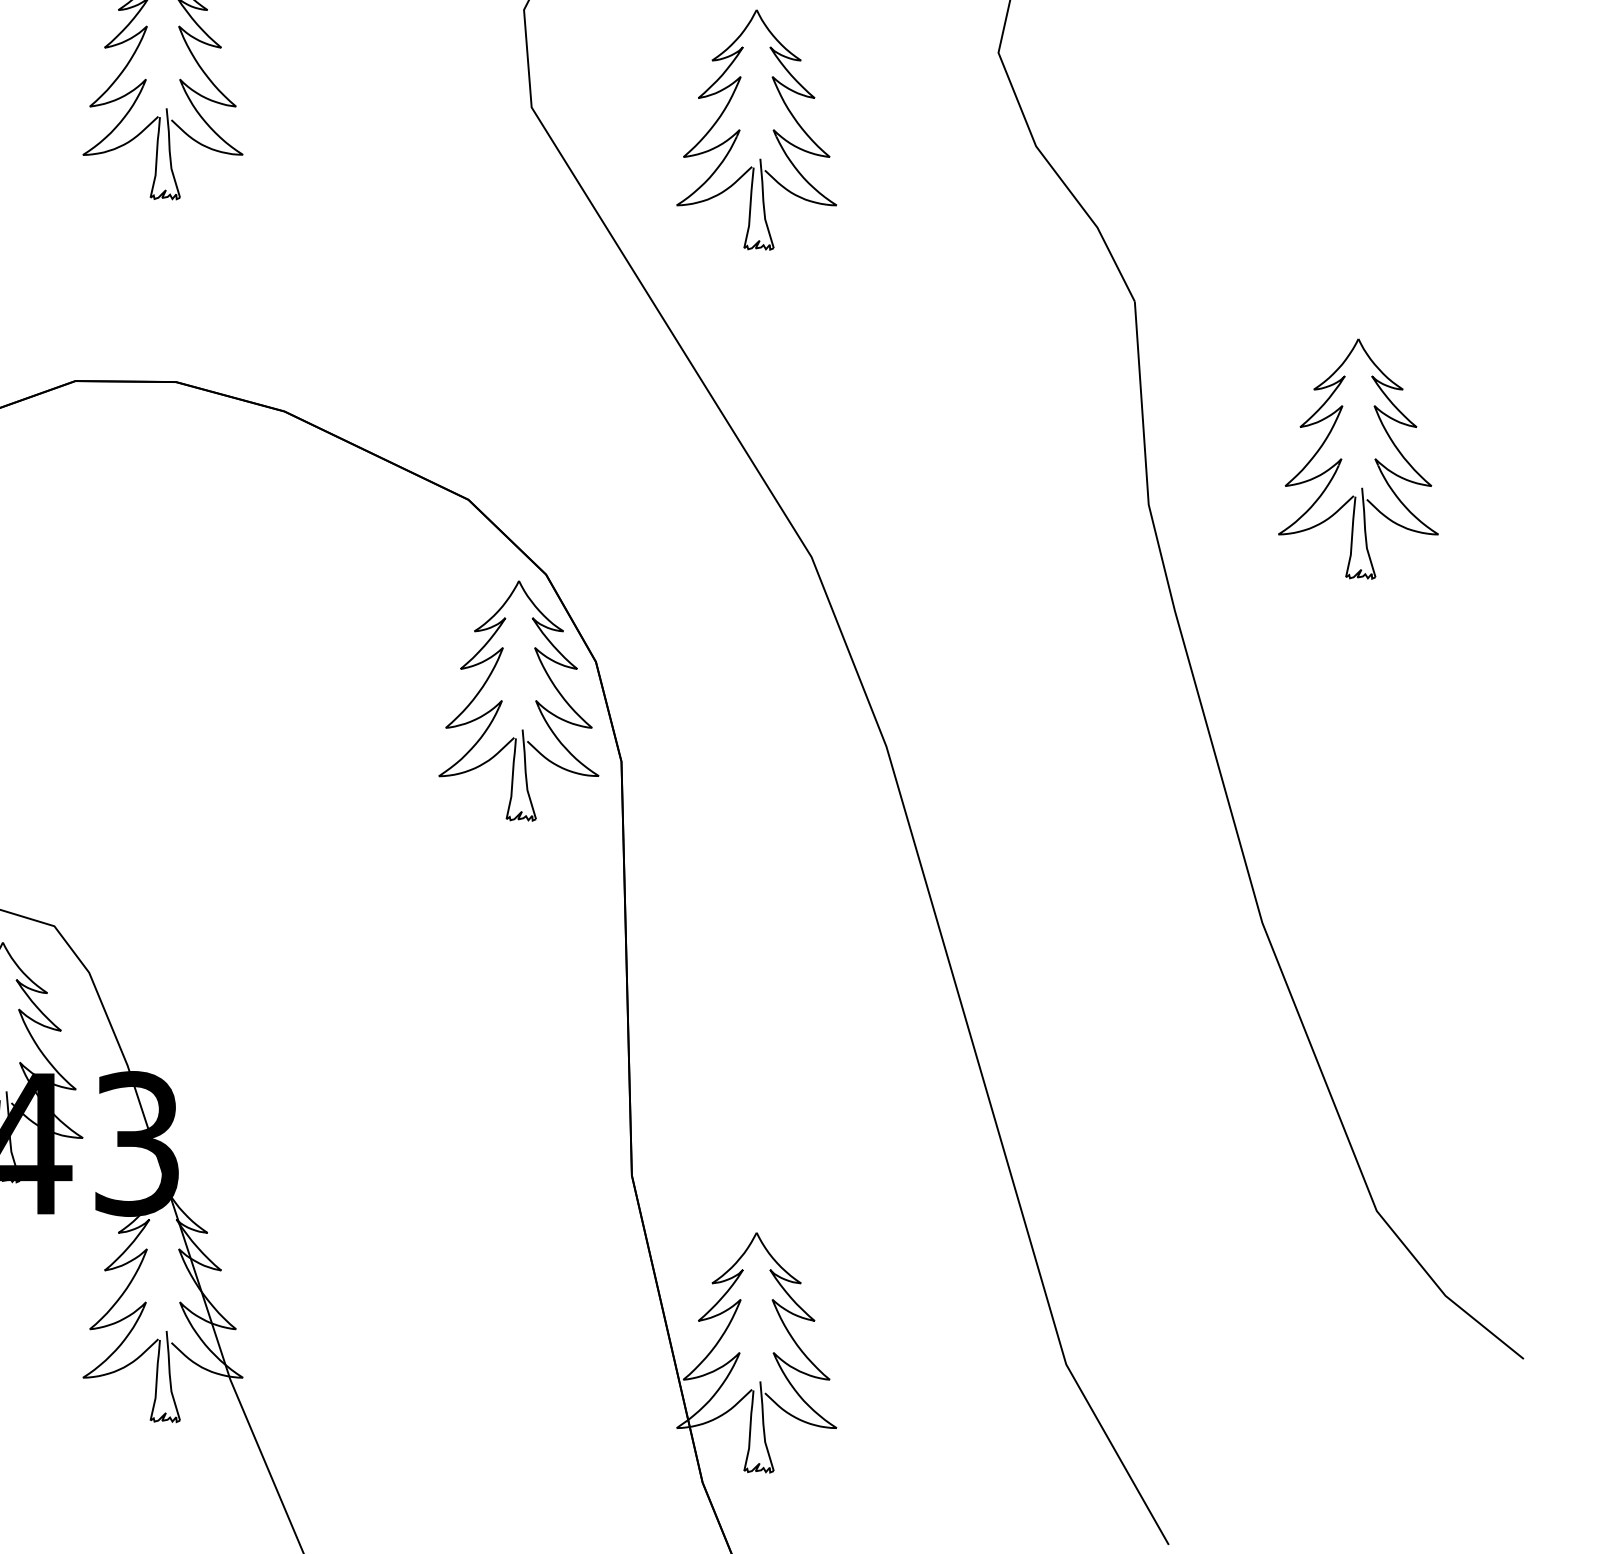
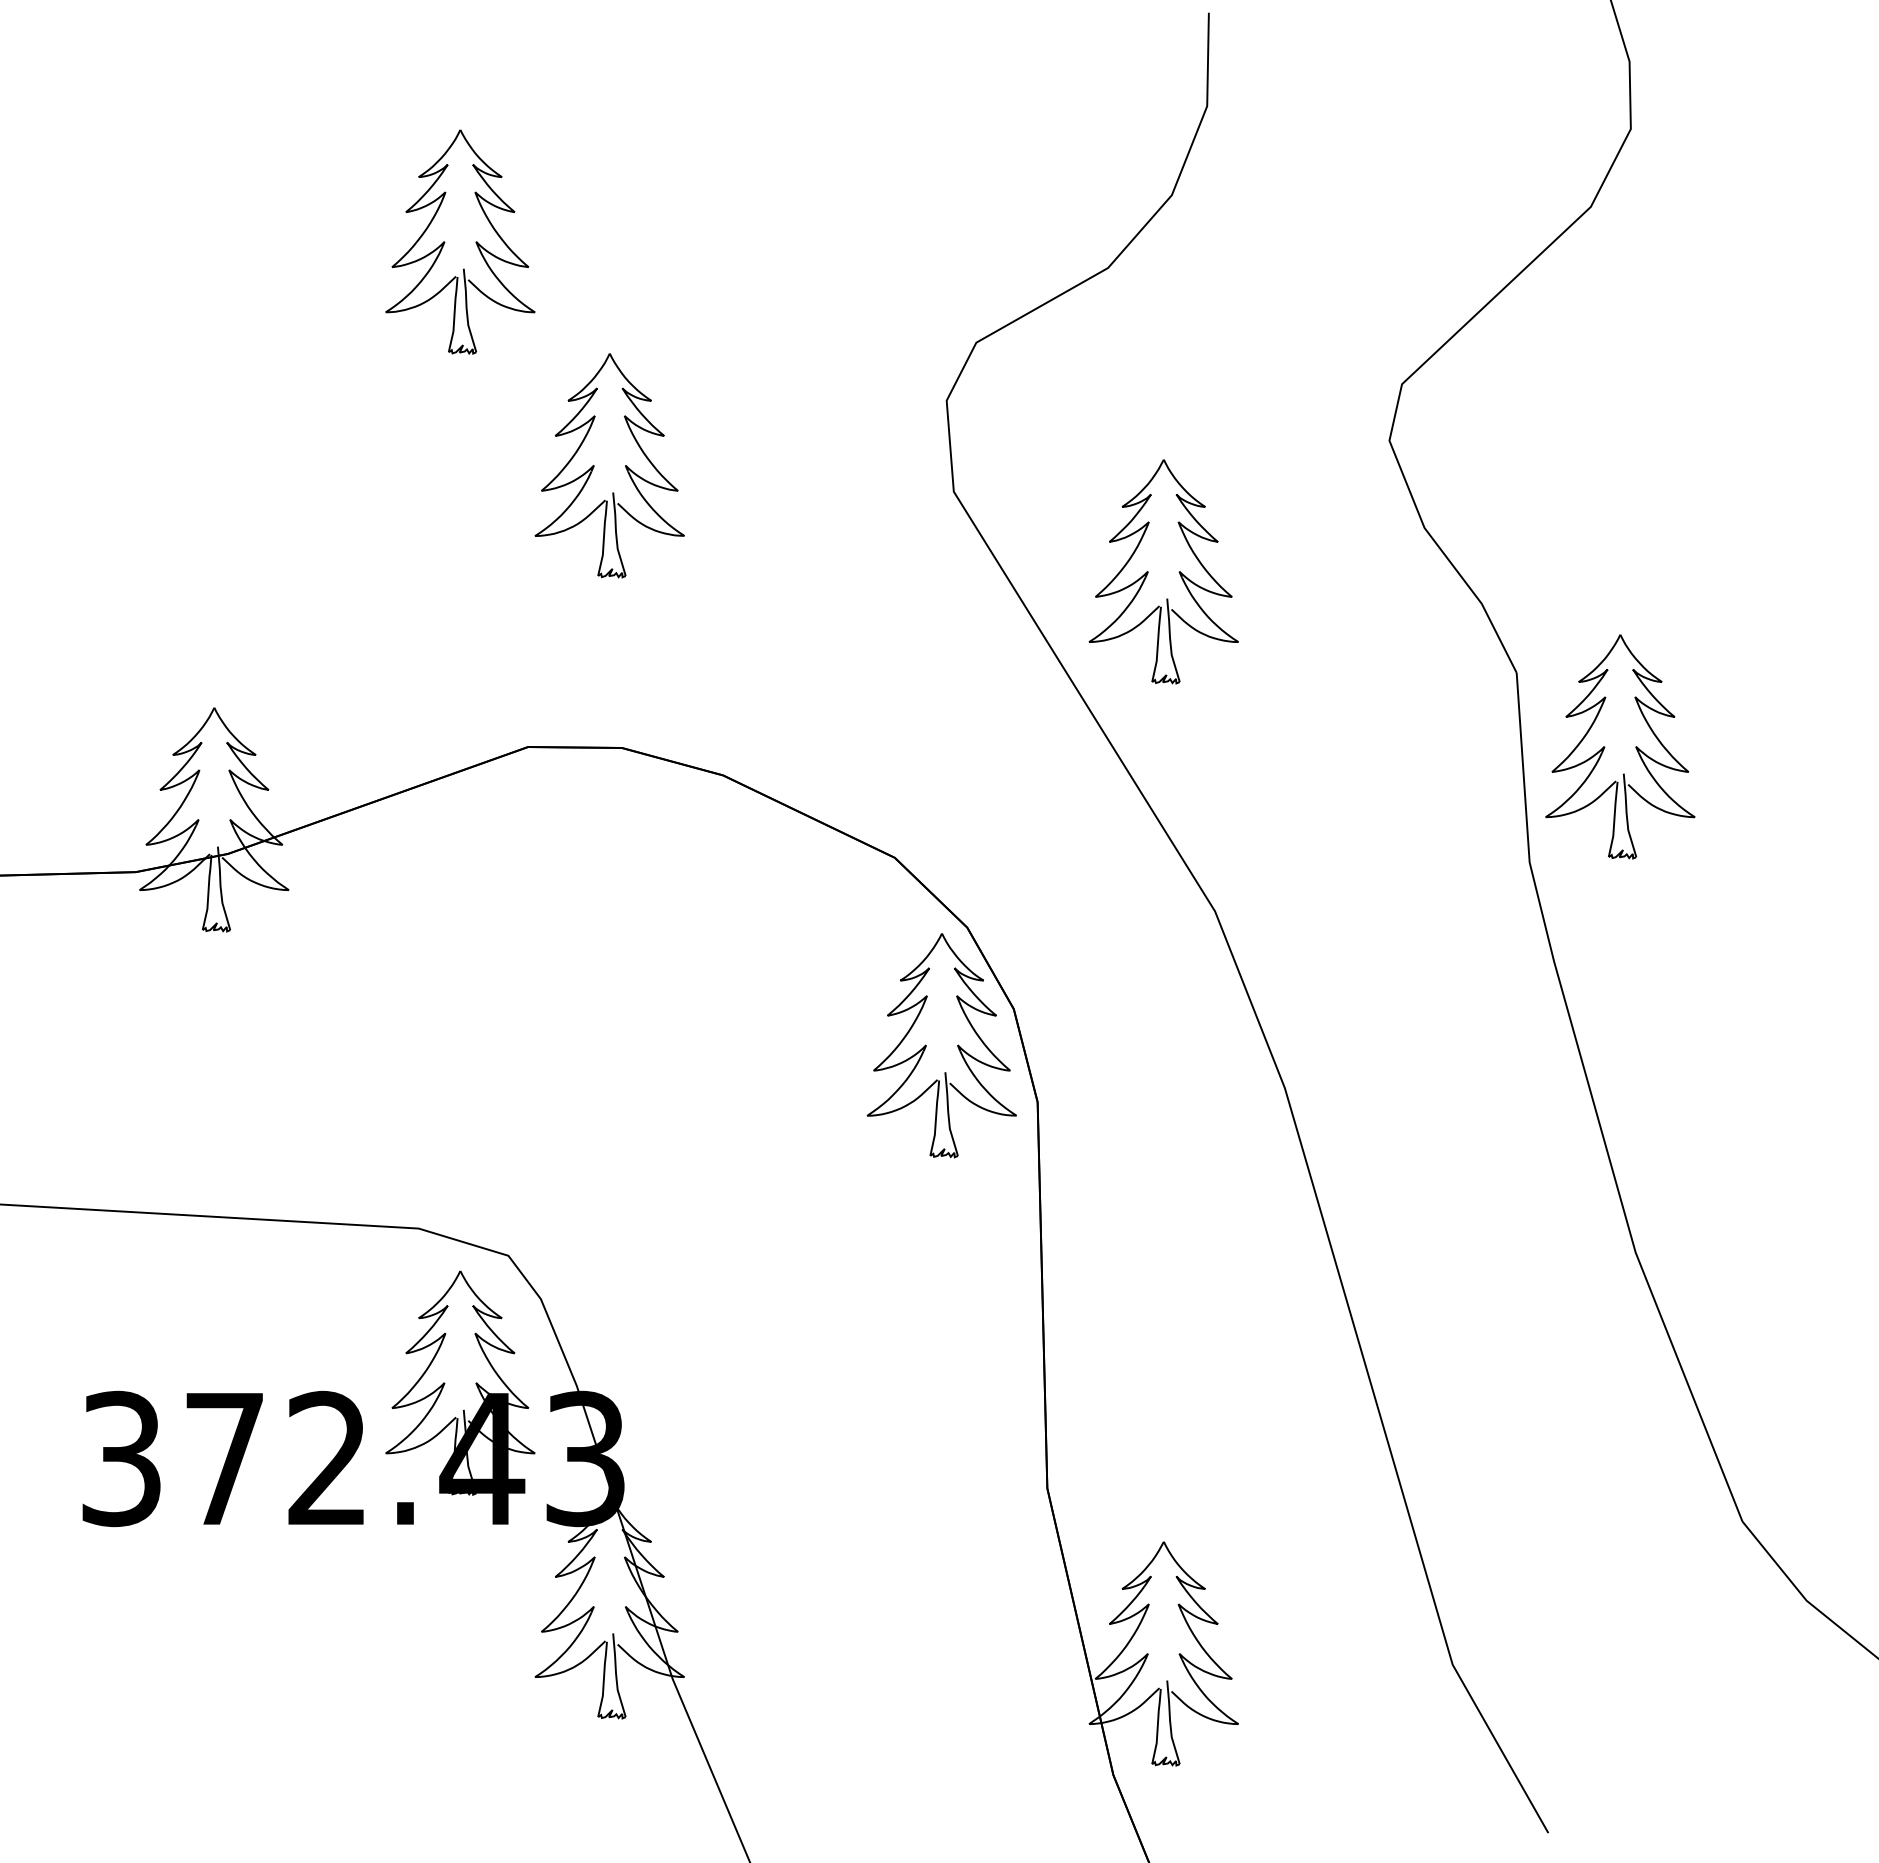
part: (740, 129) -> (1148, 571), moved
part: (1374, 458) -> (1635, 746), moved

